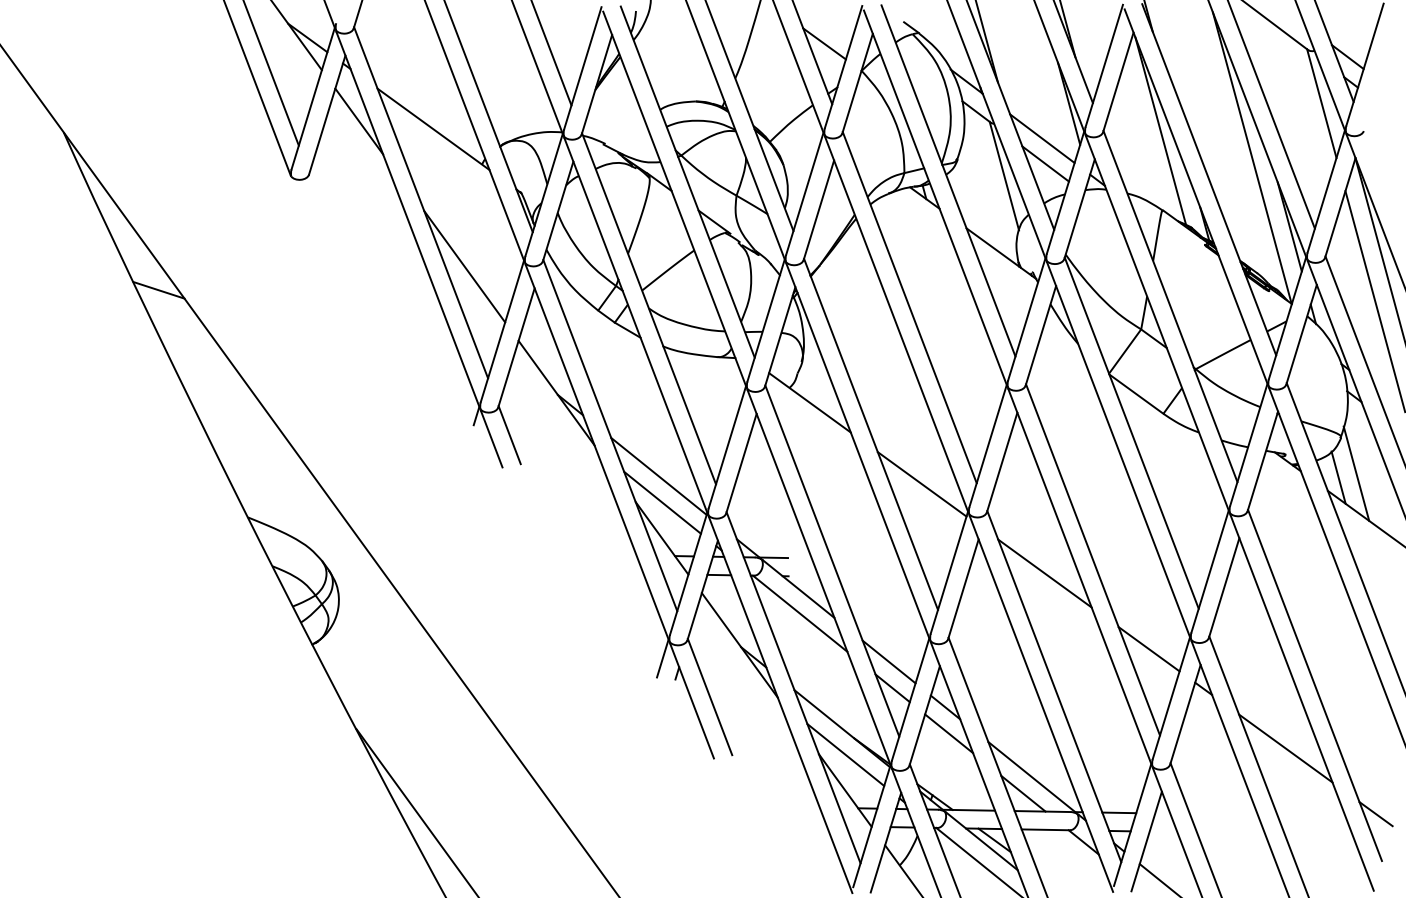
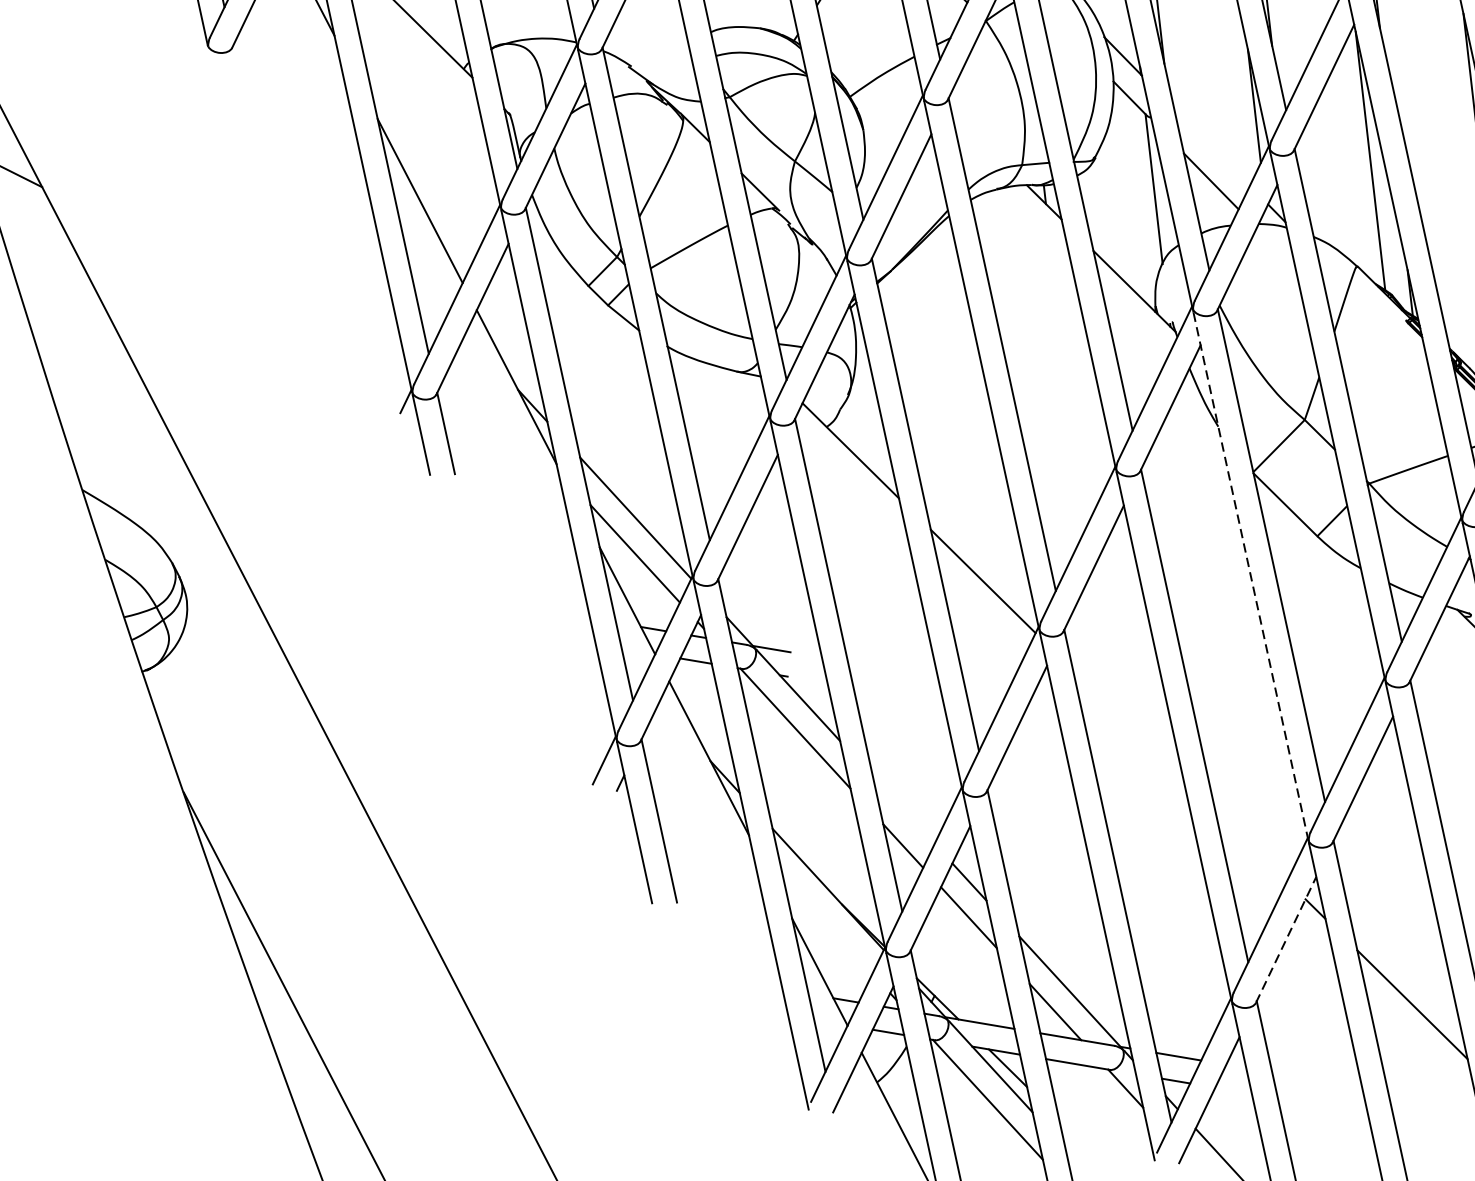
line: (1042, 138) -> (1212, 146), removed
line: (1119, 451) -> (1251, 577), solid -> dashed
line: (1044, 573) -> (1127, 724), removed
line: (1148, 649) -> (1250, 845), removed
line: (888, 661) -> (903, 809), removed
line: (1185, 714) -> (1286, 939), solid -> dashed
line: (845, 754) -> (827, 924), removed

